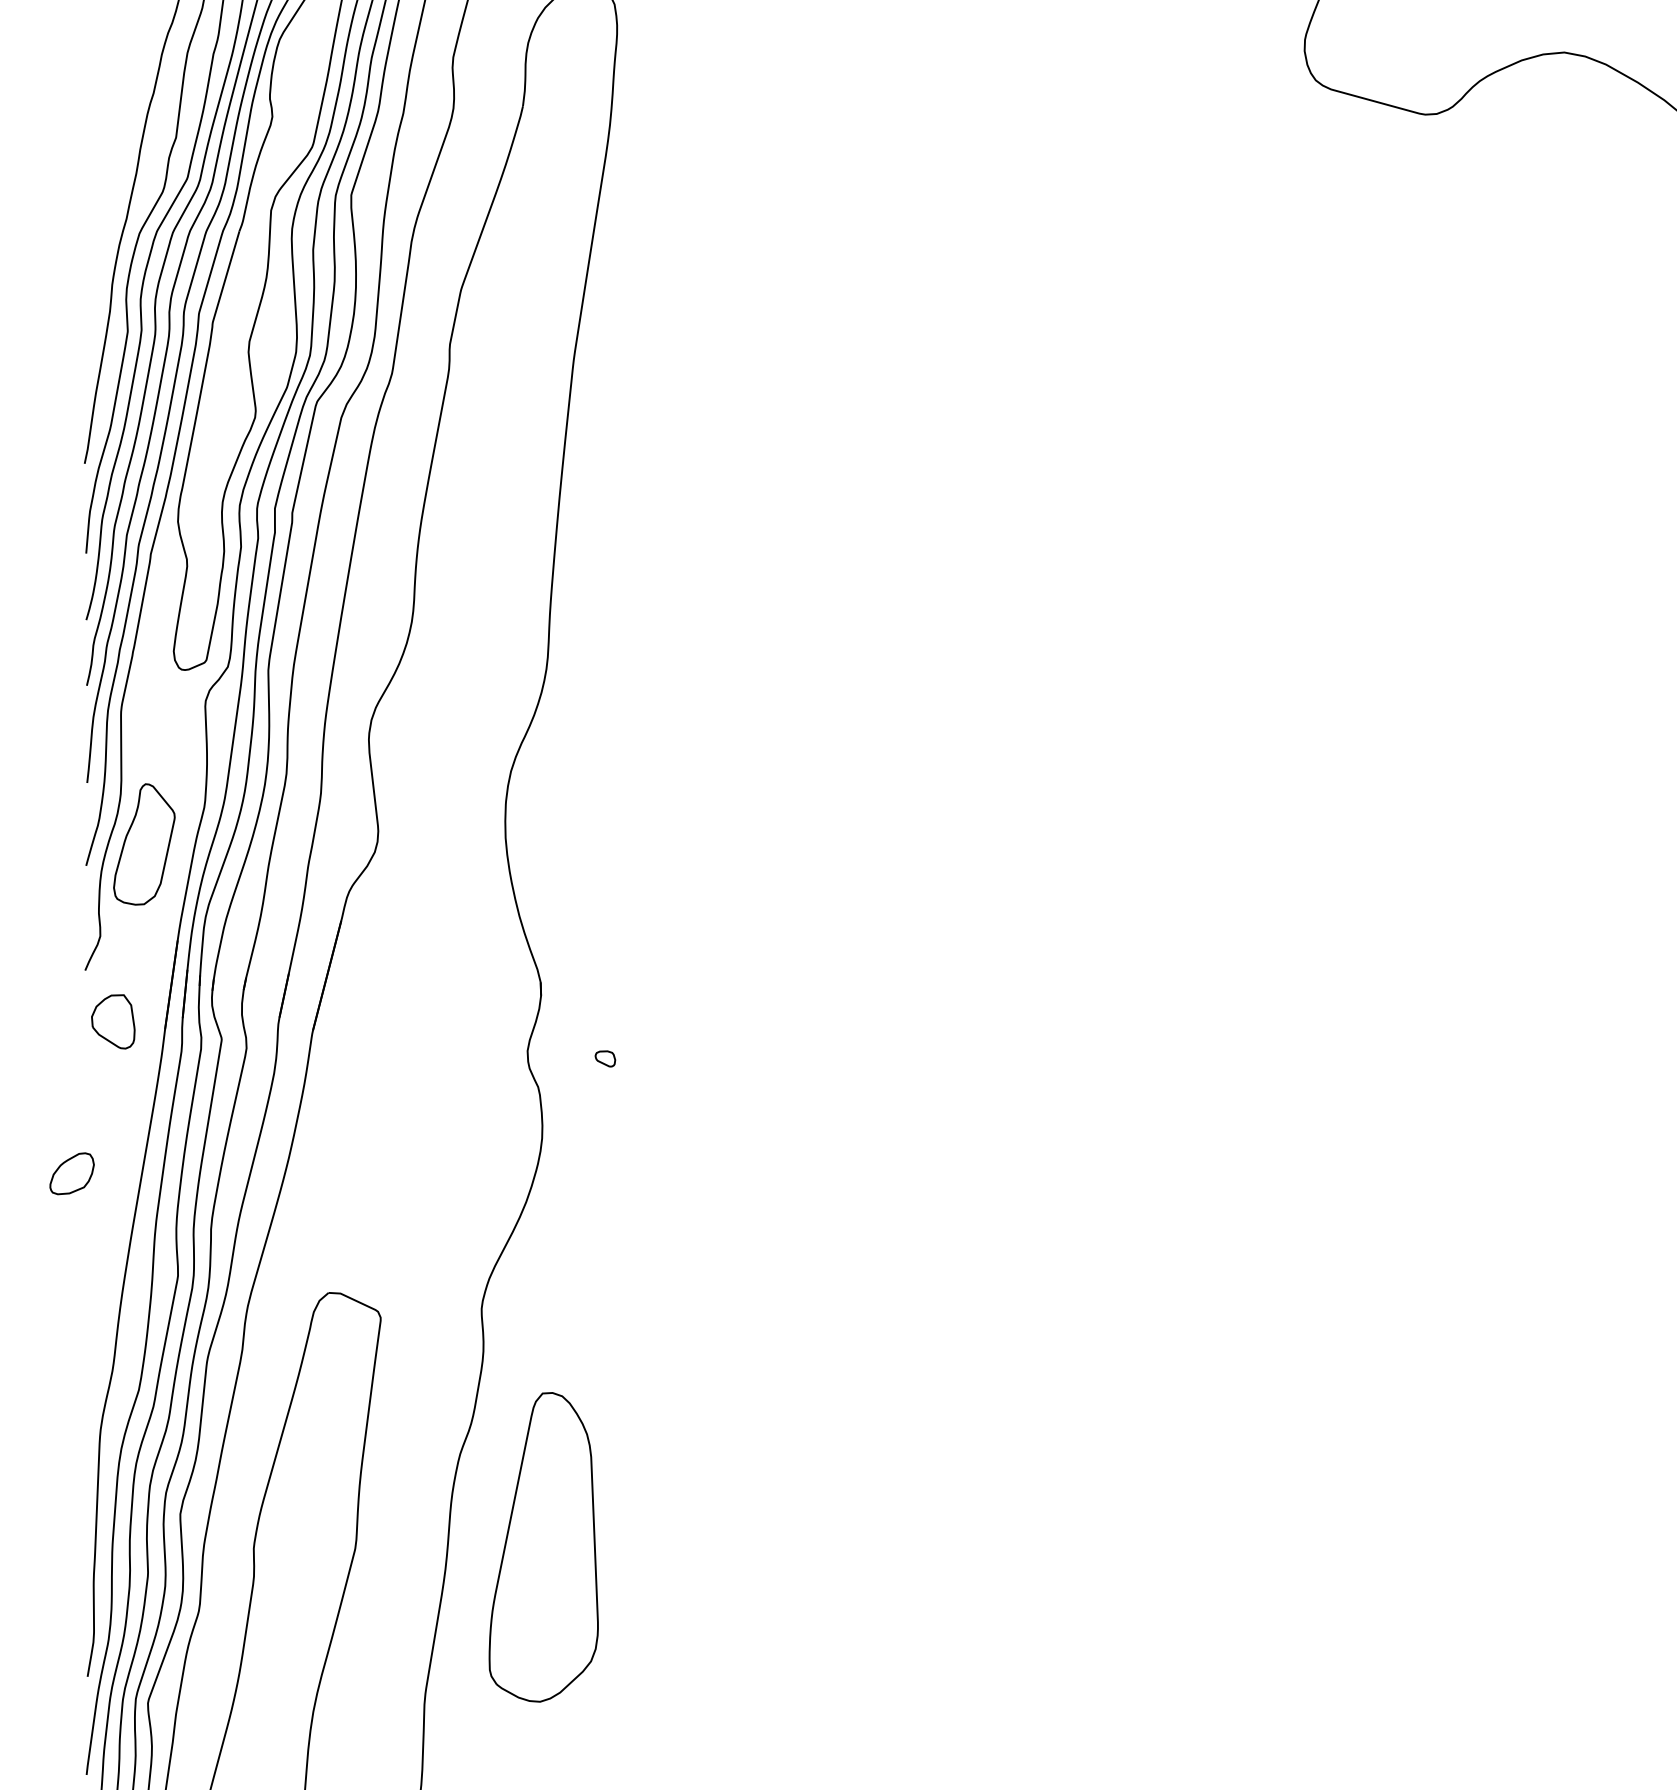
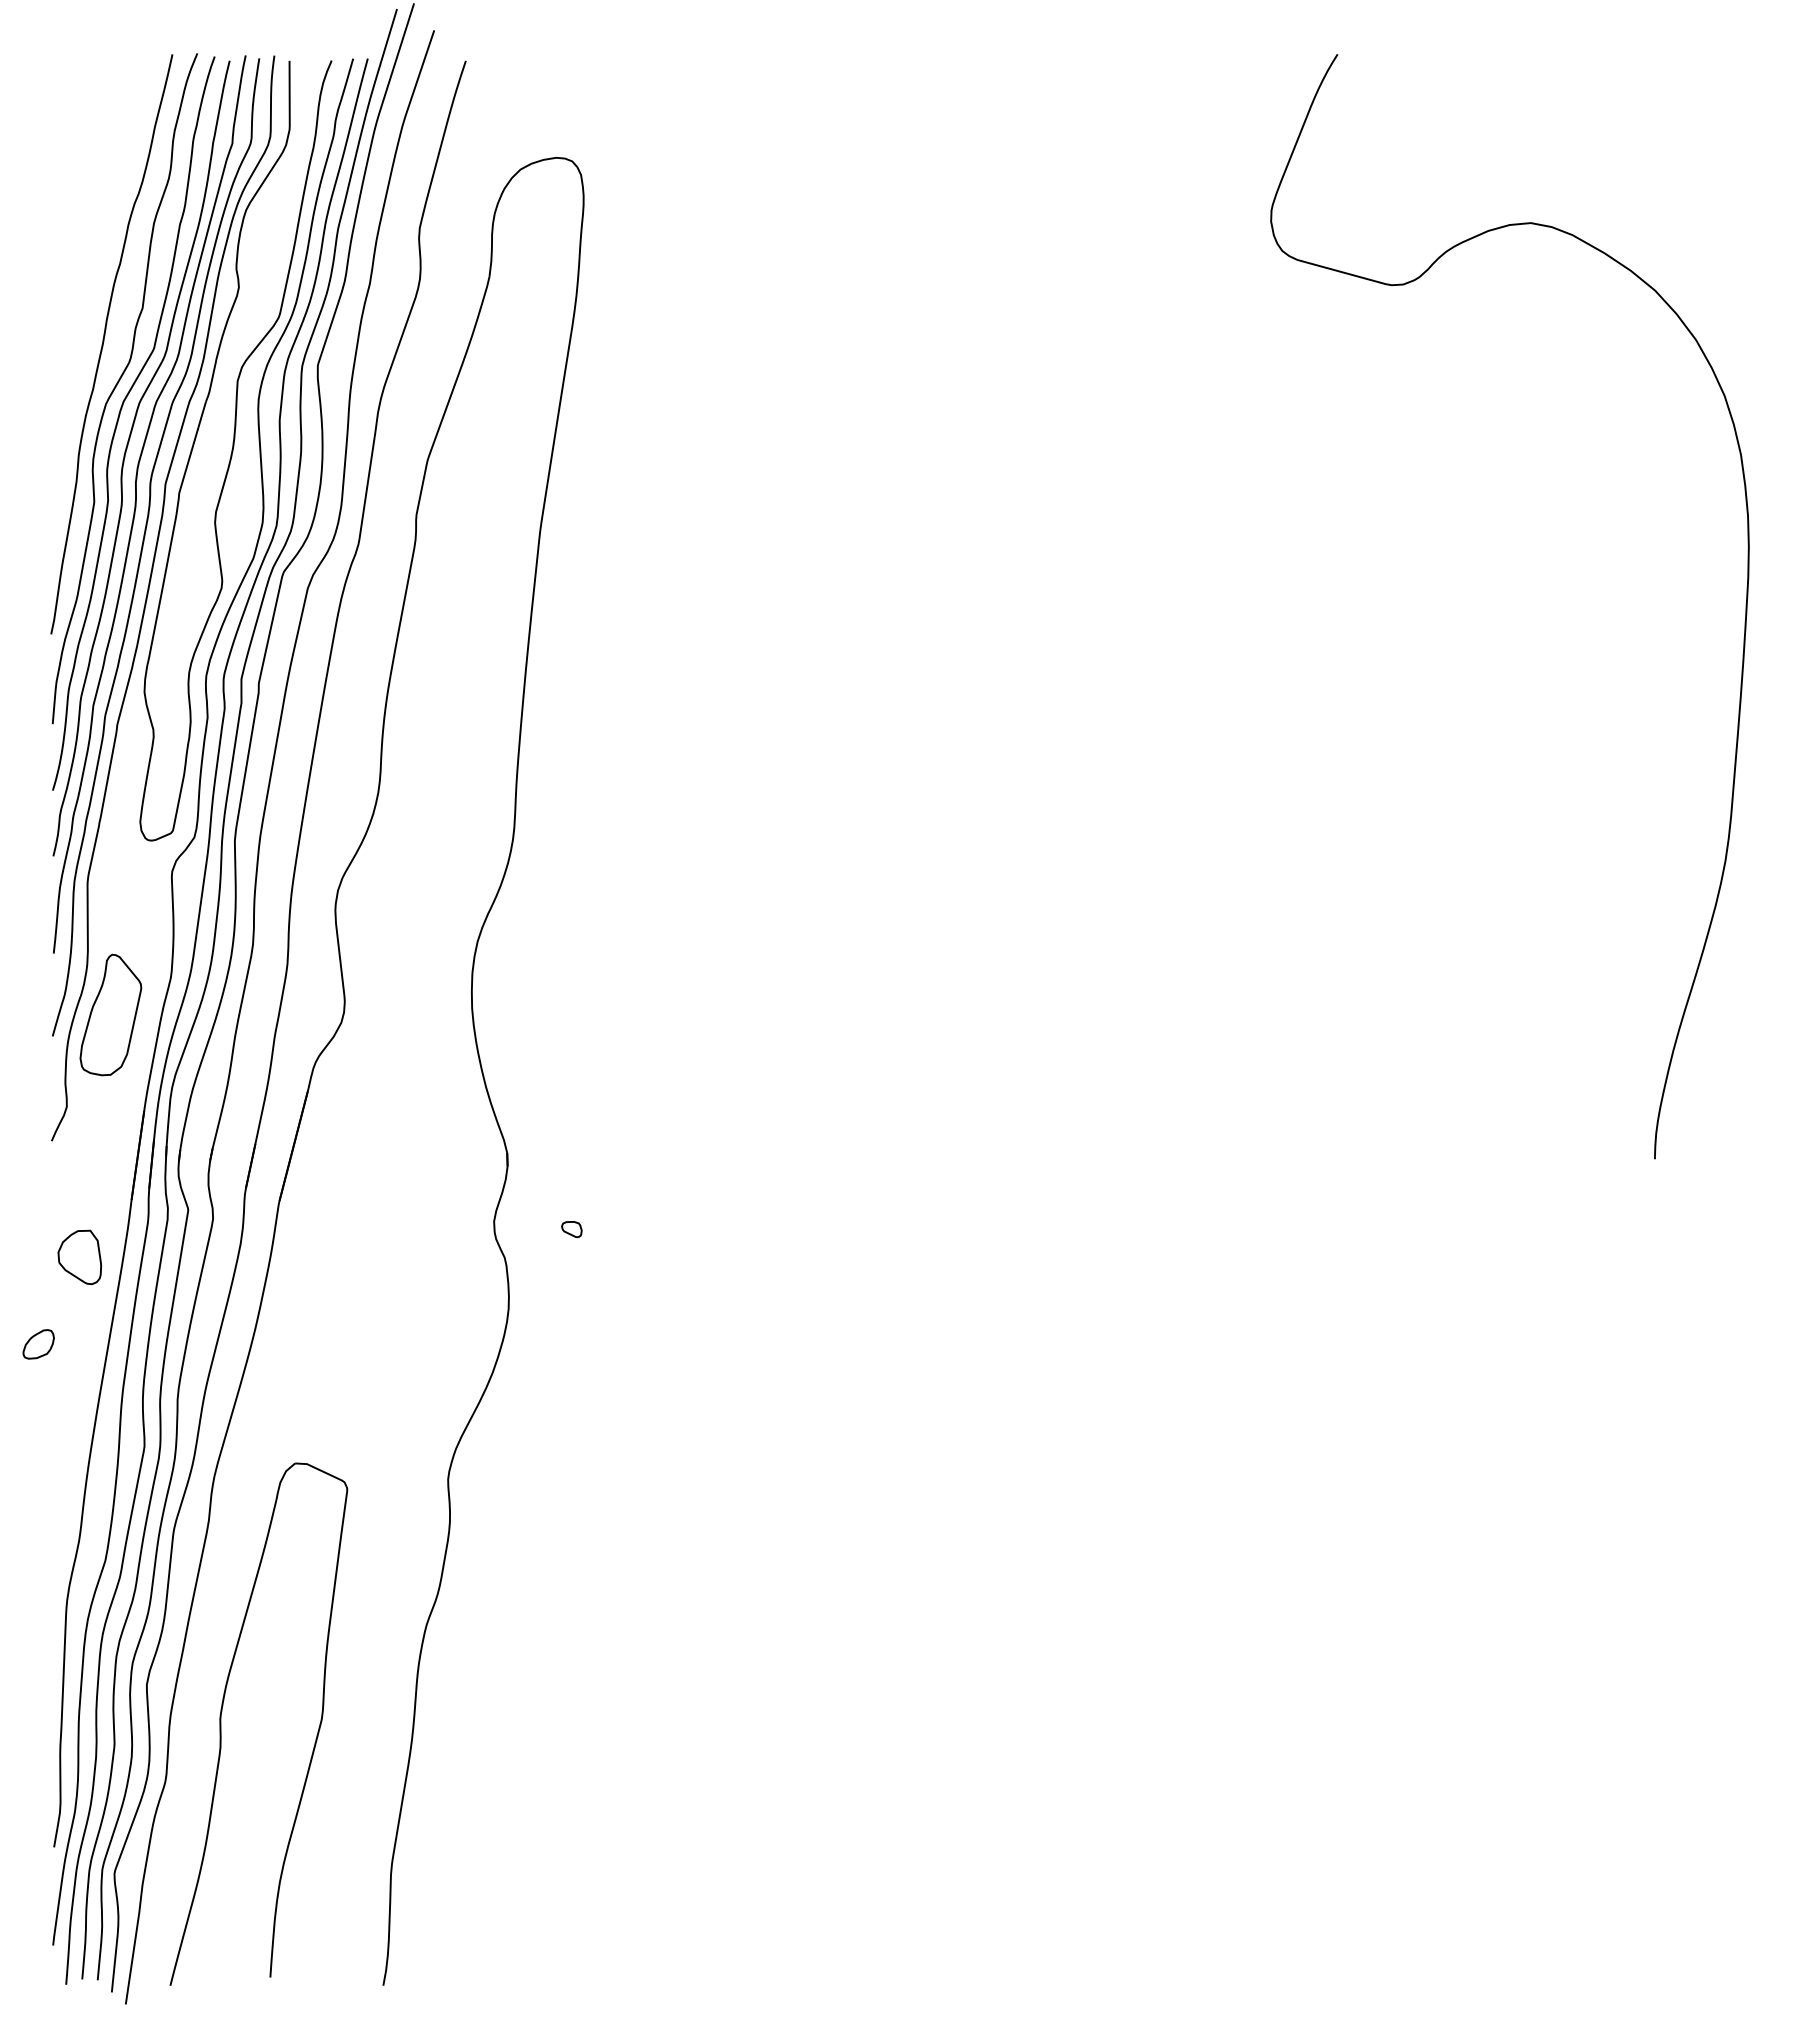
part: (113, 1020) -> (79, 1256), moved
part: (72, 1173) -> (38, 1344), size x0.7
part: (544, 1546) -> (510, 1717), removed

